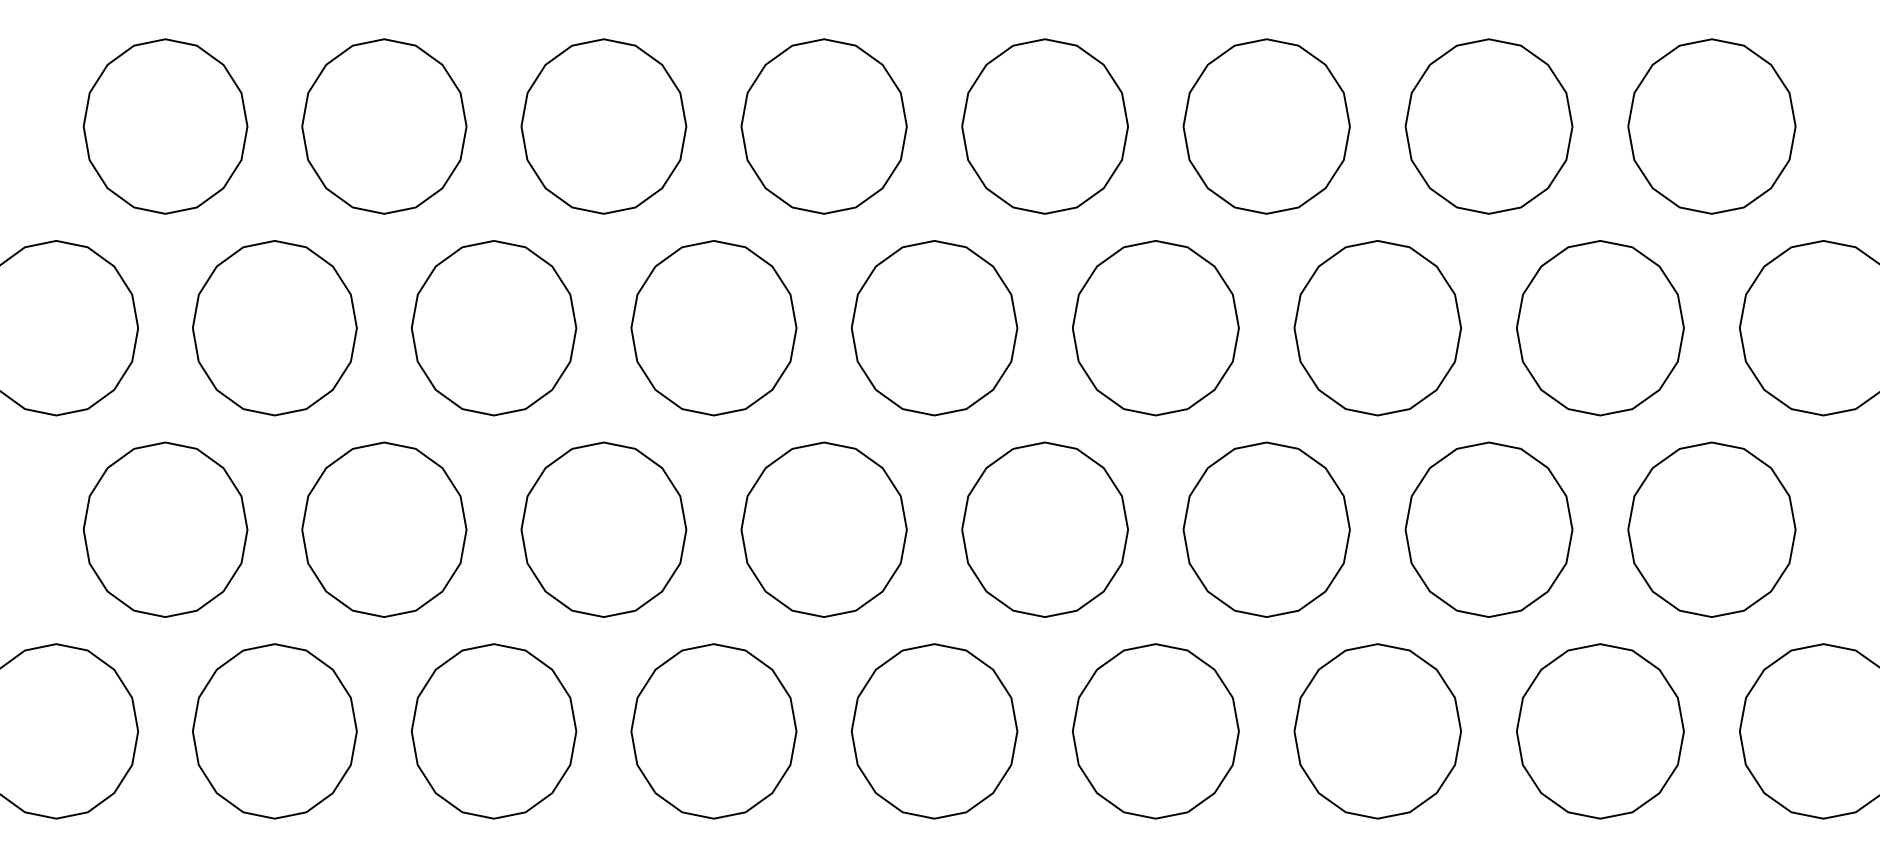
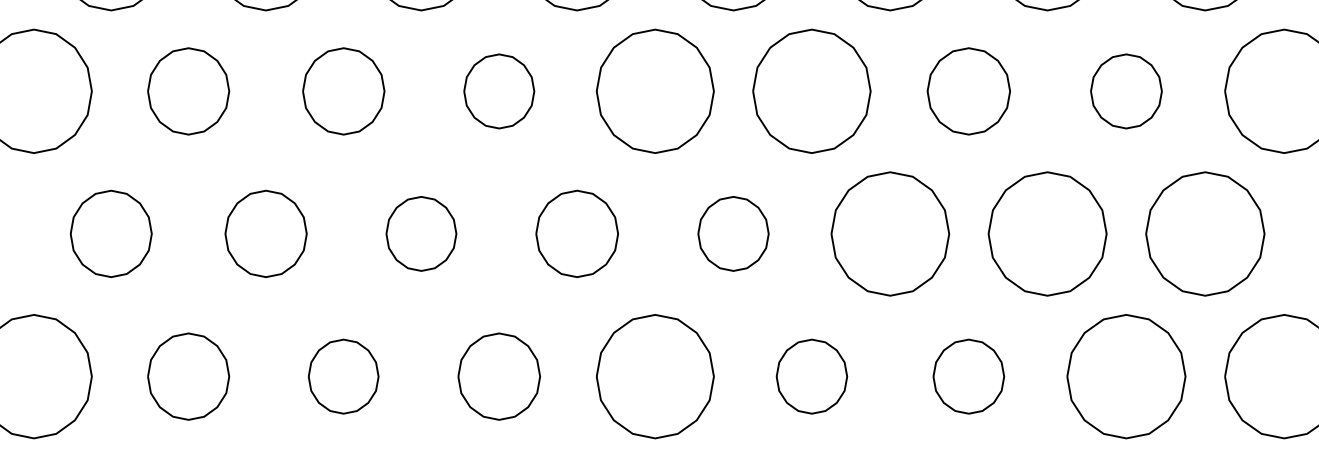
part: (274, 328) -> (188, 91), size x0.7
part: (494, 328) -> (343, 91), size x0.7
part: (713, 328) -> (498, 91), size x0.6
part: (1377, 328) -> (968, 91), size x0.7
part: (1600, 328) -> (1126, 91), size x0.6
part: (165, 529) -> (111, 233), size x0.7
part: (384, 529) -> (266, 233), size x0.7
part: (603, 529) -> (421, 233), size x0.6
part: (823, 529) -> (576, 233), size x0.7
part: (1044, 529) -> (733, 233), size x0.6
part: (274, 731) -> (188, 376), size x0.7
part: (493, 731) -> (343, 376), size x0.6
part: (713, 731) -> (498, 376), size x0.7
part: (1155, 731) -> (811, 376), size x0.6
part: (1377, 731) -> (968, 376), size x0.6

